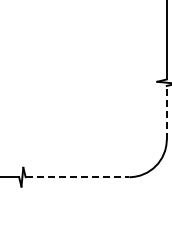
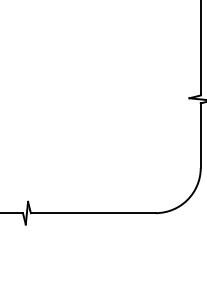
line: (166, 112) -> (200, 135), dashed -> solid
line: (77, 177) -> (93, 213), dashed -> solid

